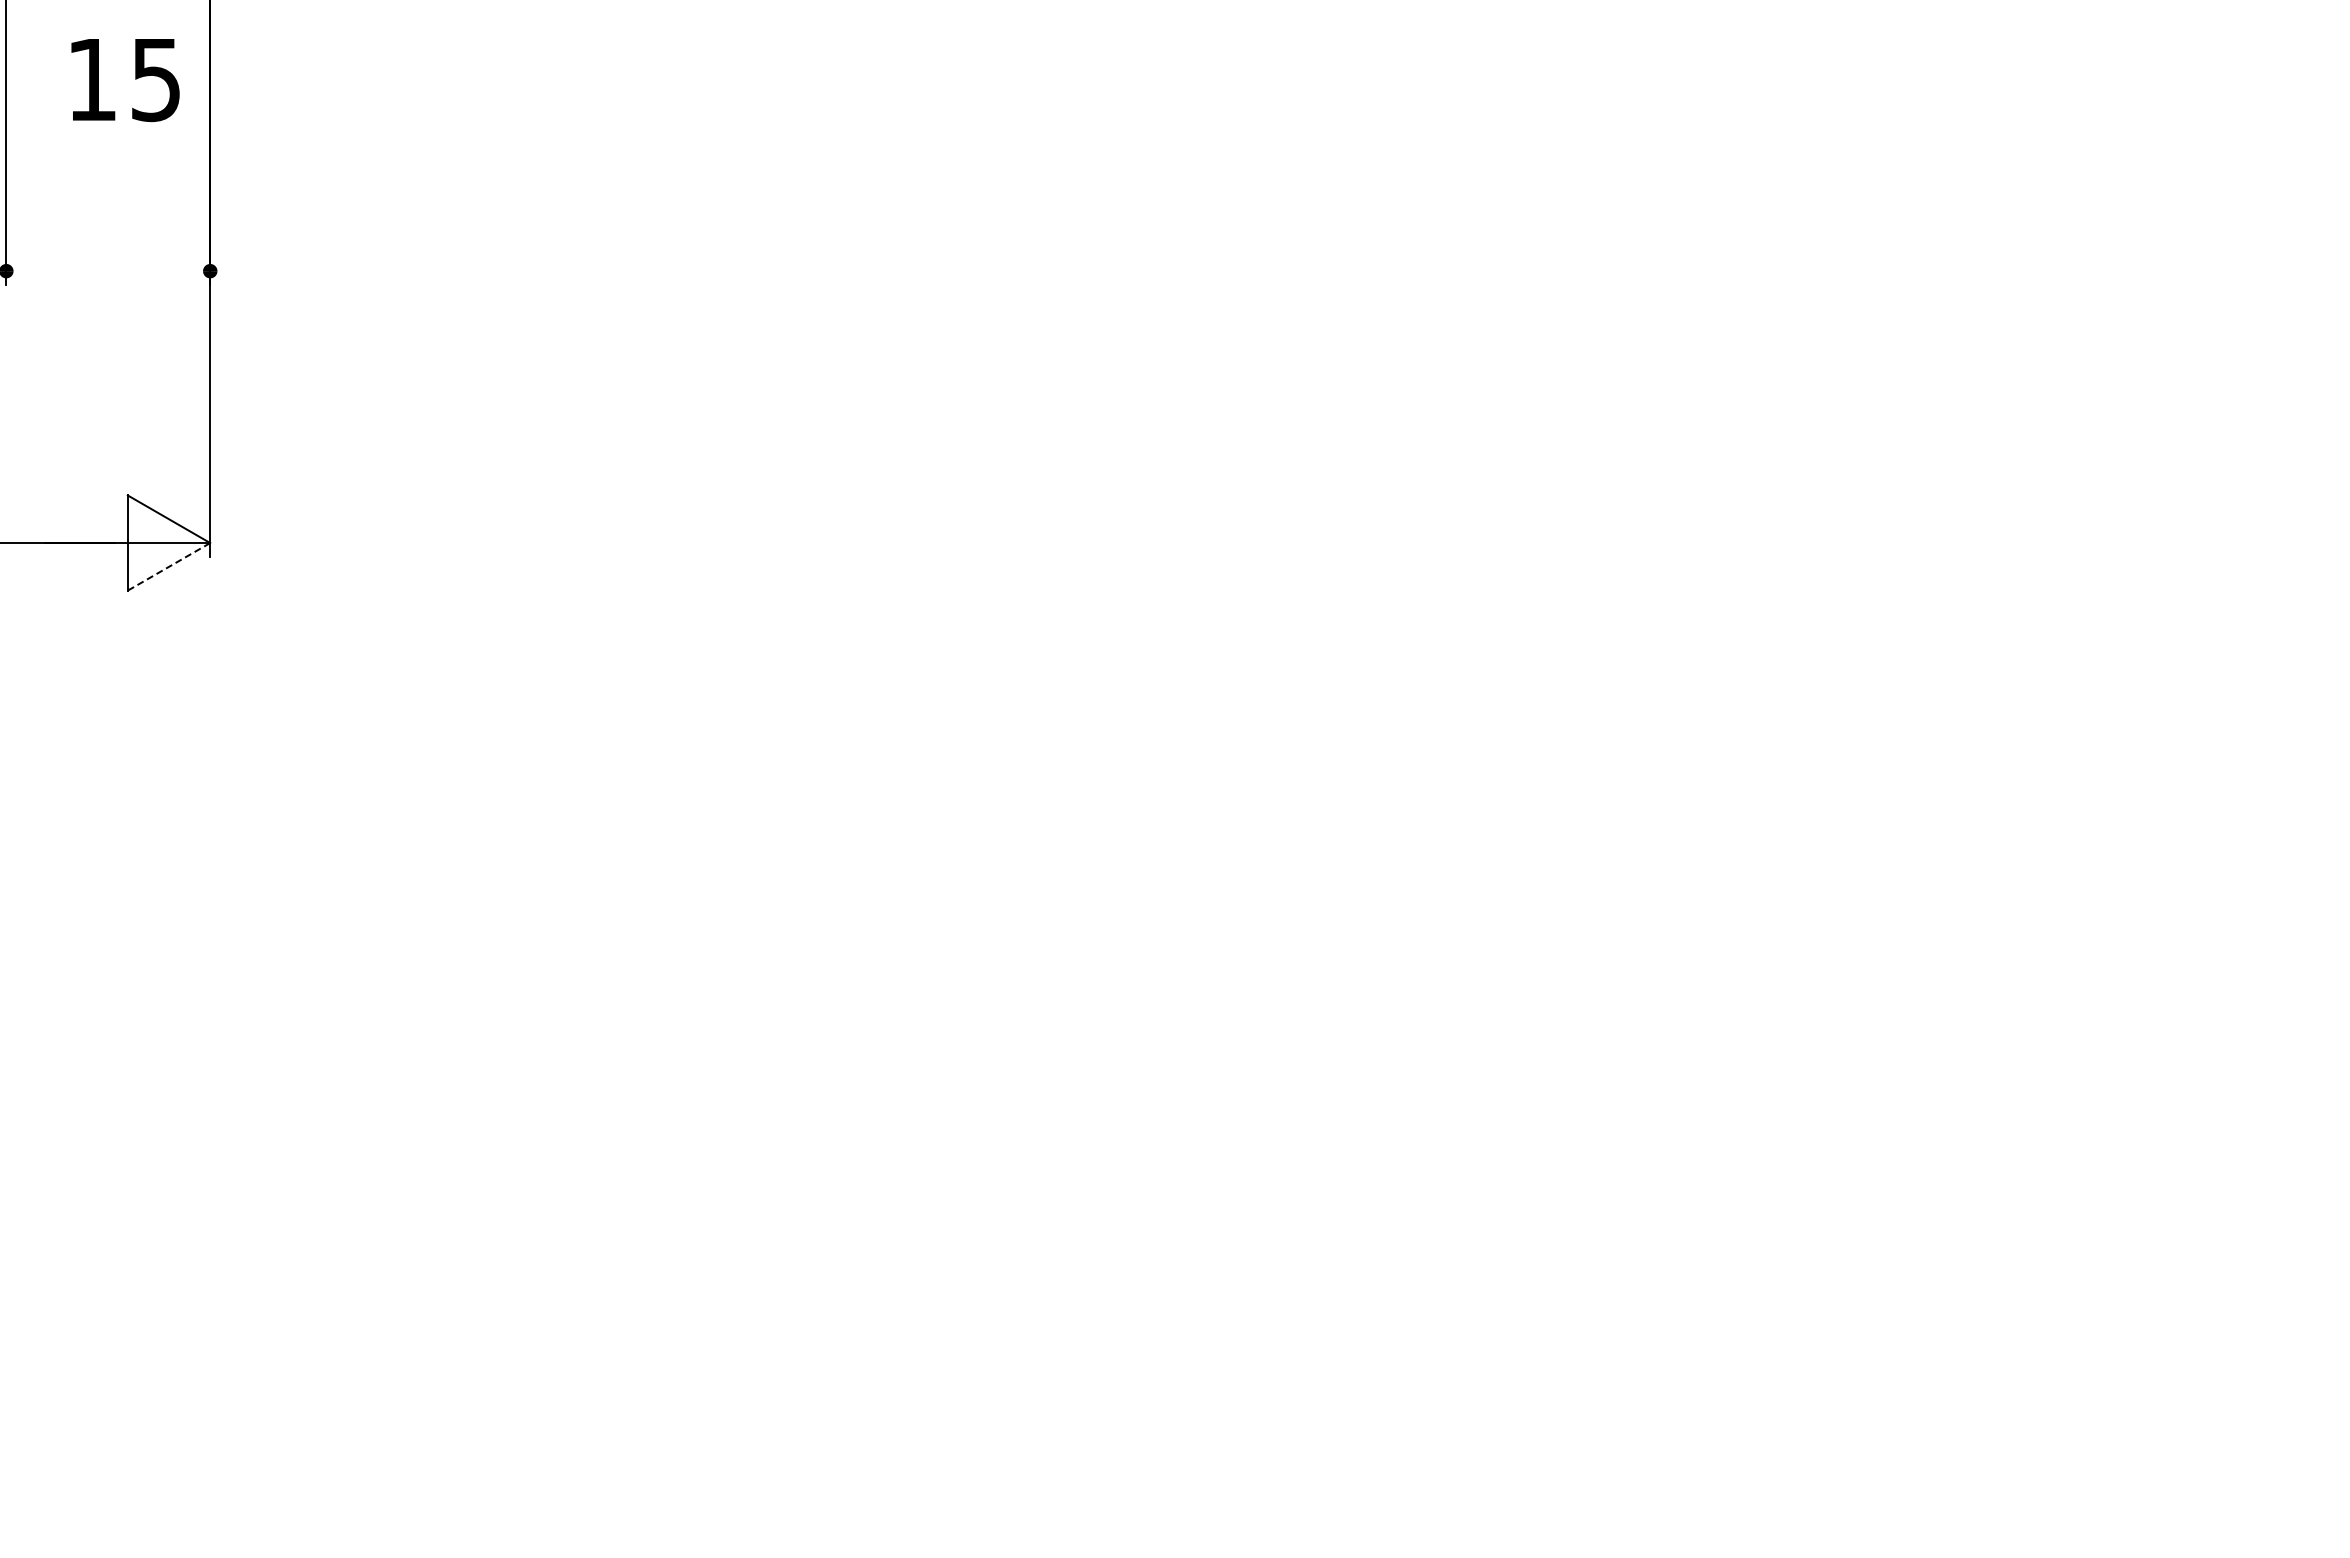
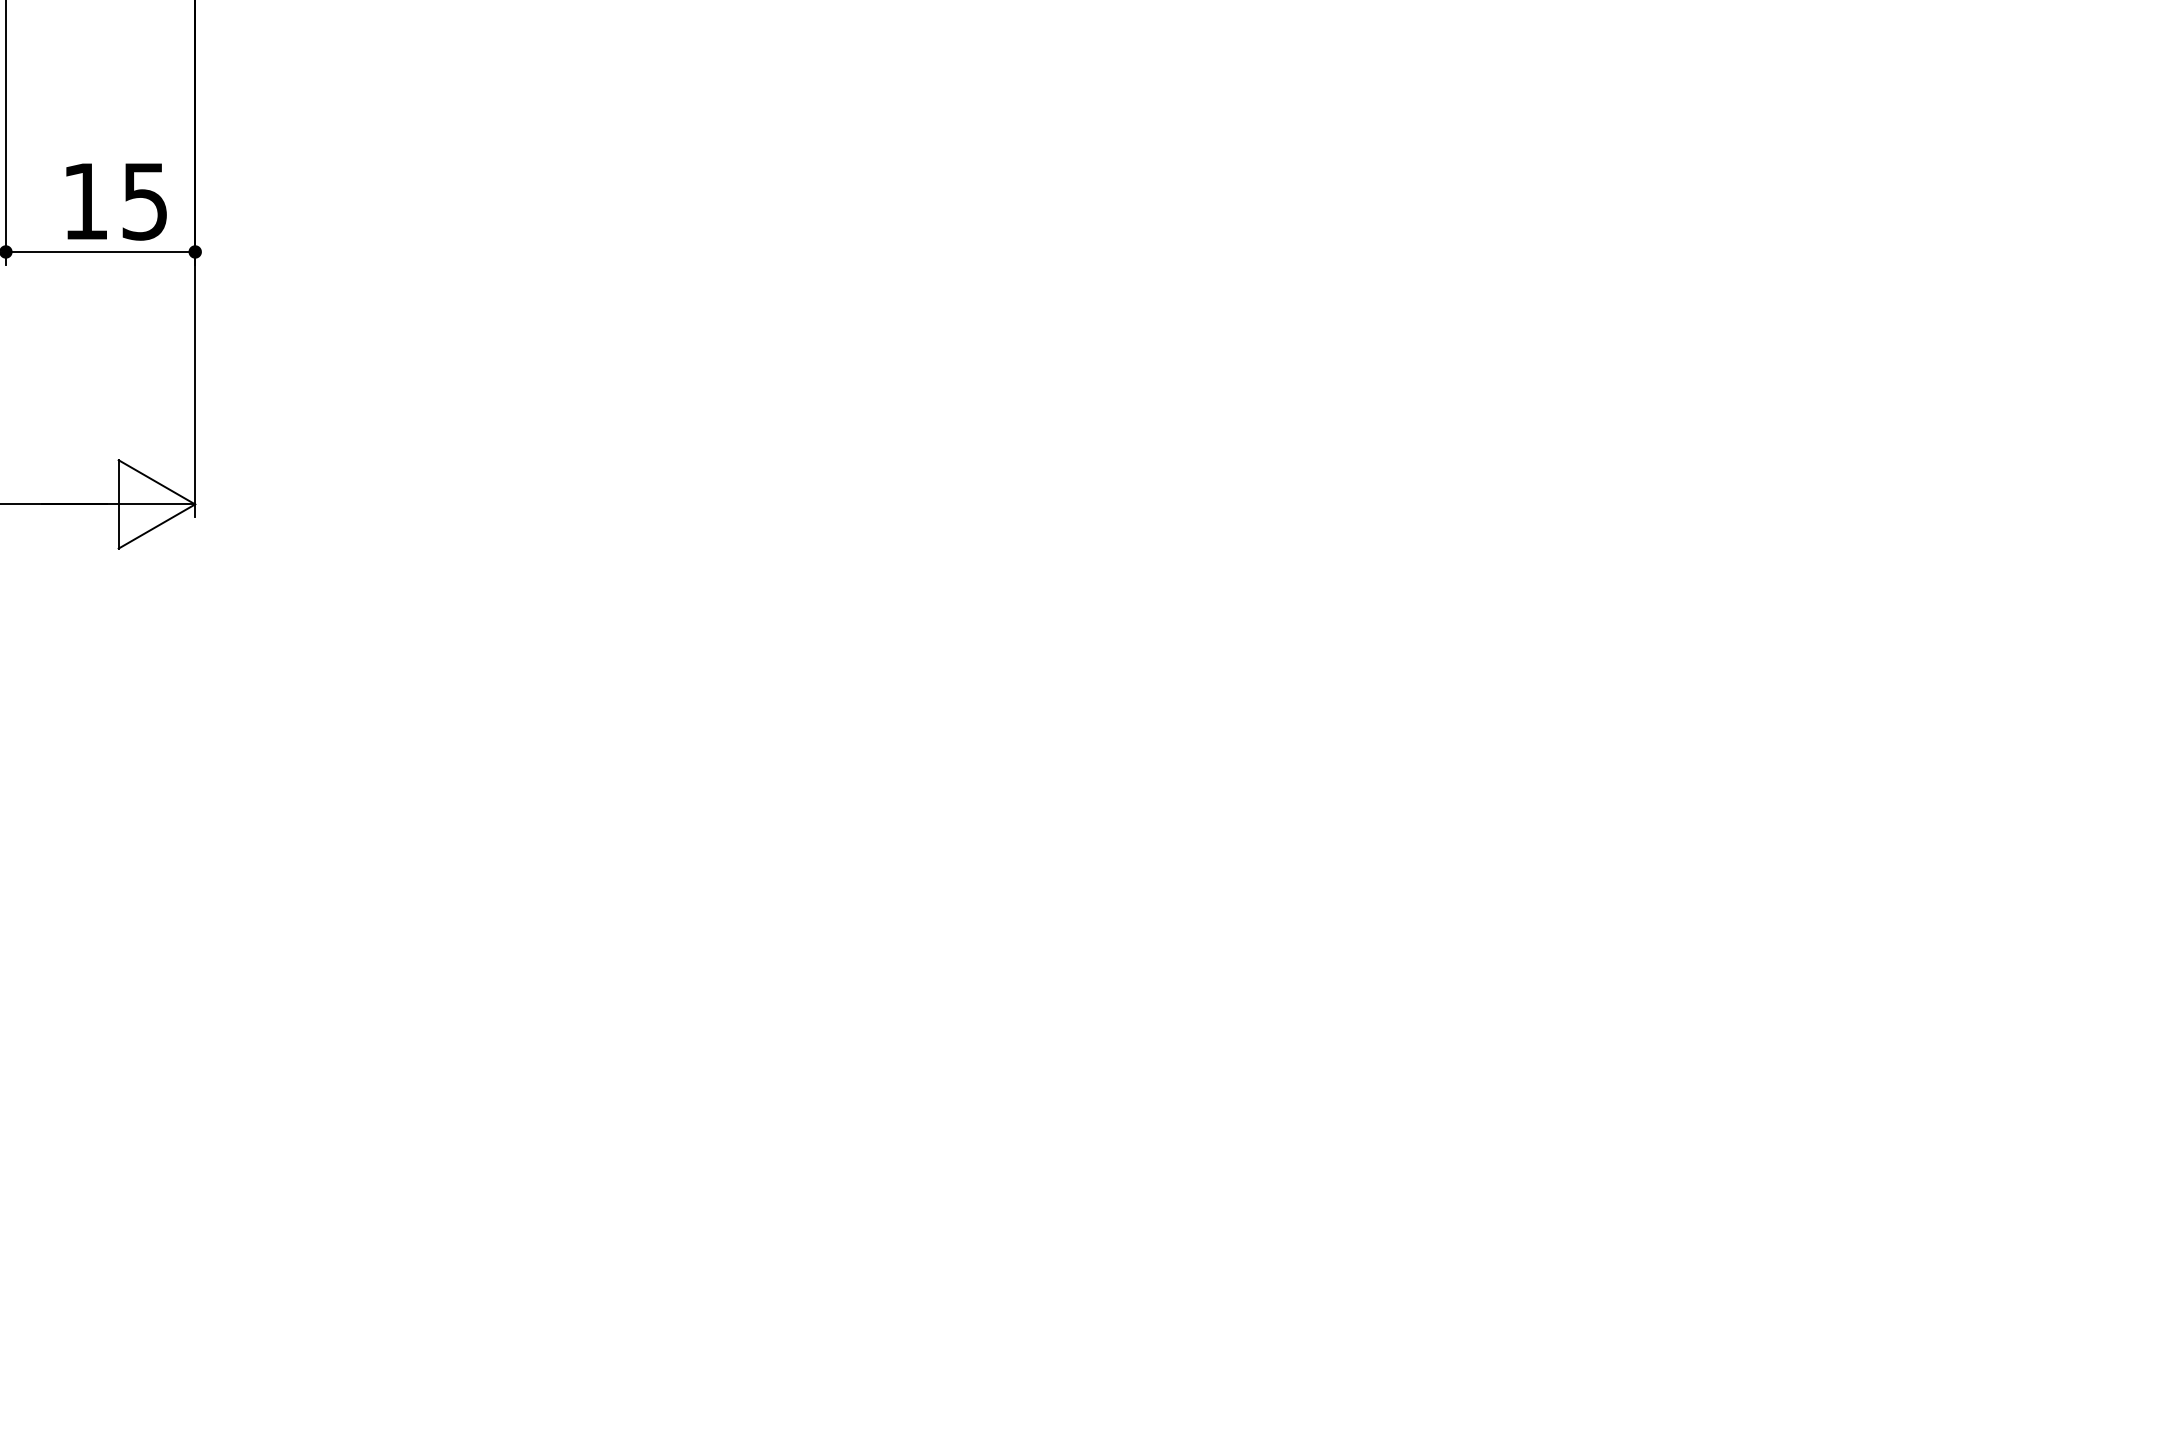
text: (125, 80) -> (116, 202), moved
line: (108, 271) -> (100, 252), added
line: (169, 566) -> (157, 526), dashed -> solid

